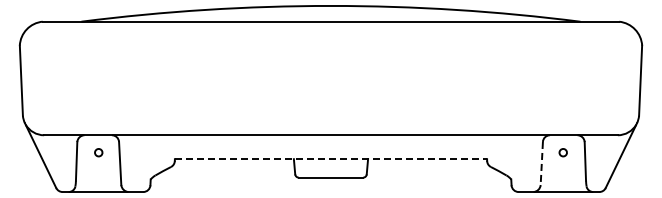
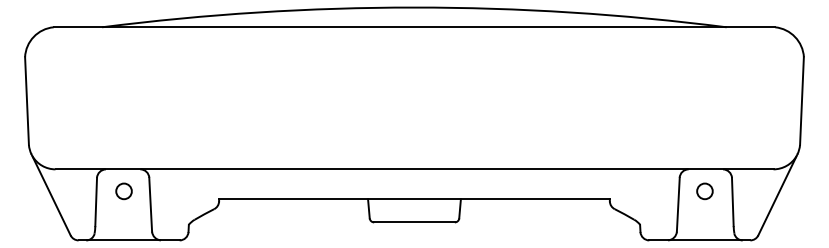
circle: (98, 152) -> (123, 190), size x1.67
circle: (563, 152) -> (705, 190), size x1.67
line: (331, 159) -> (415, 199), dashed -> solid
line: (541, 163) -> (677, 204), dashed -> solid

